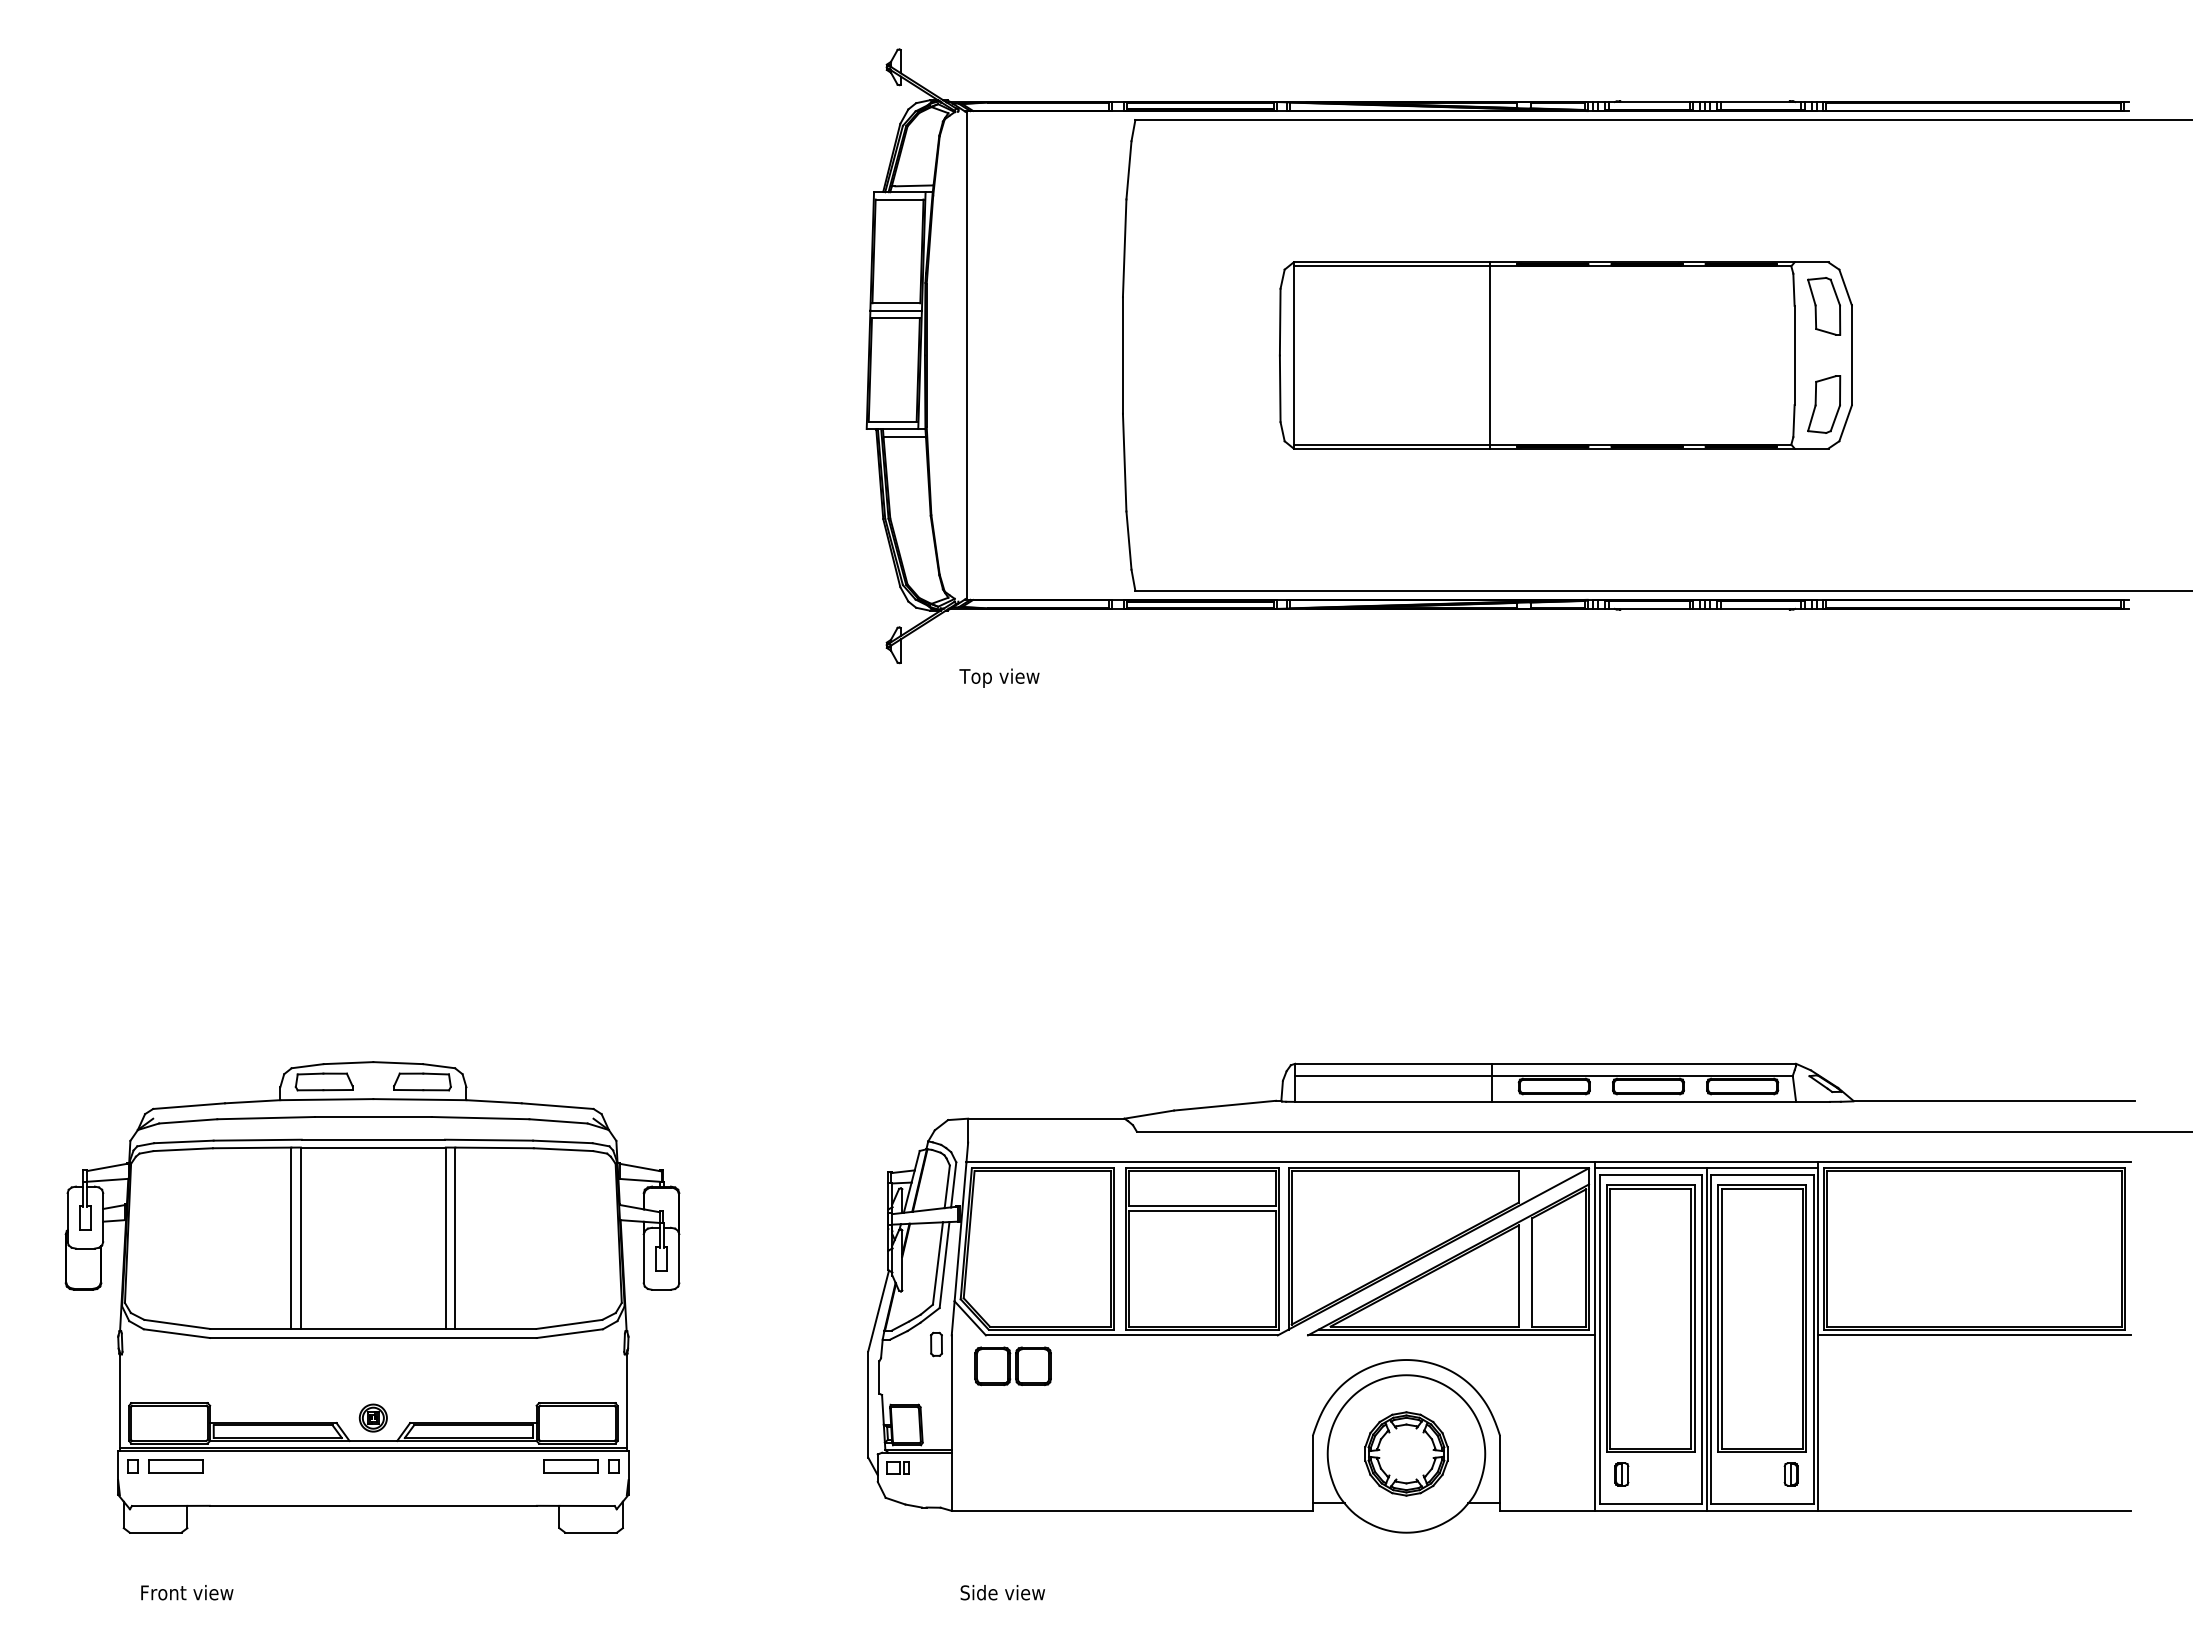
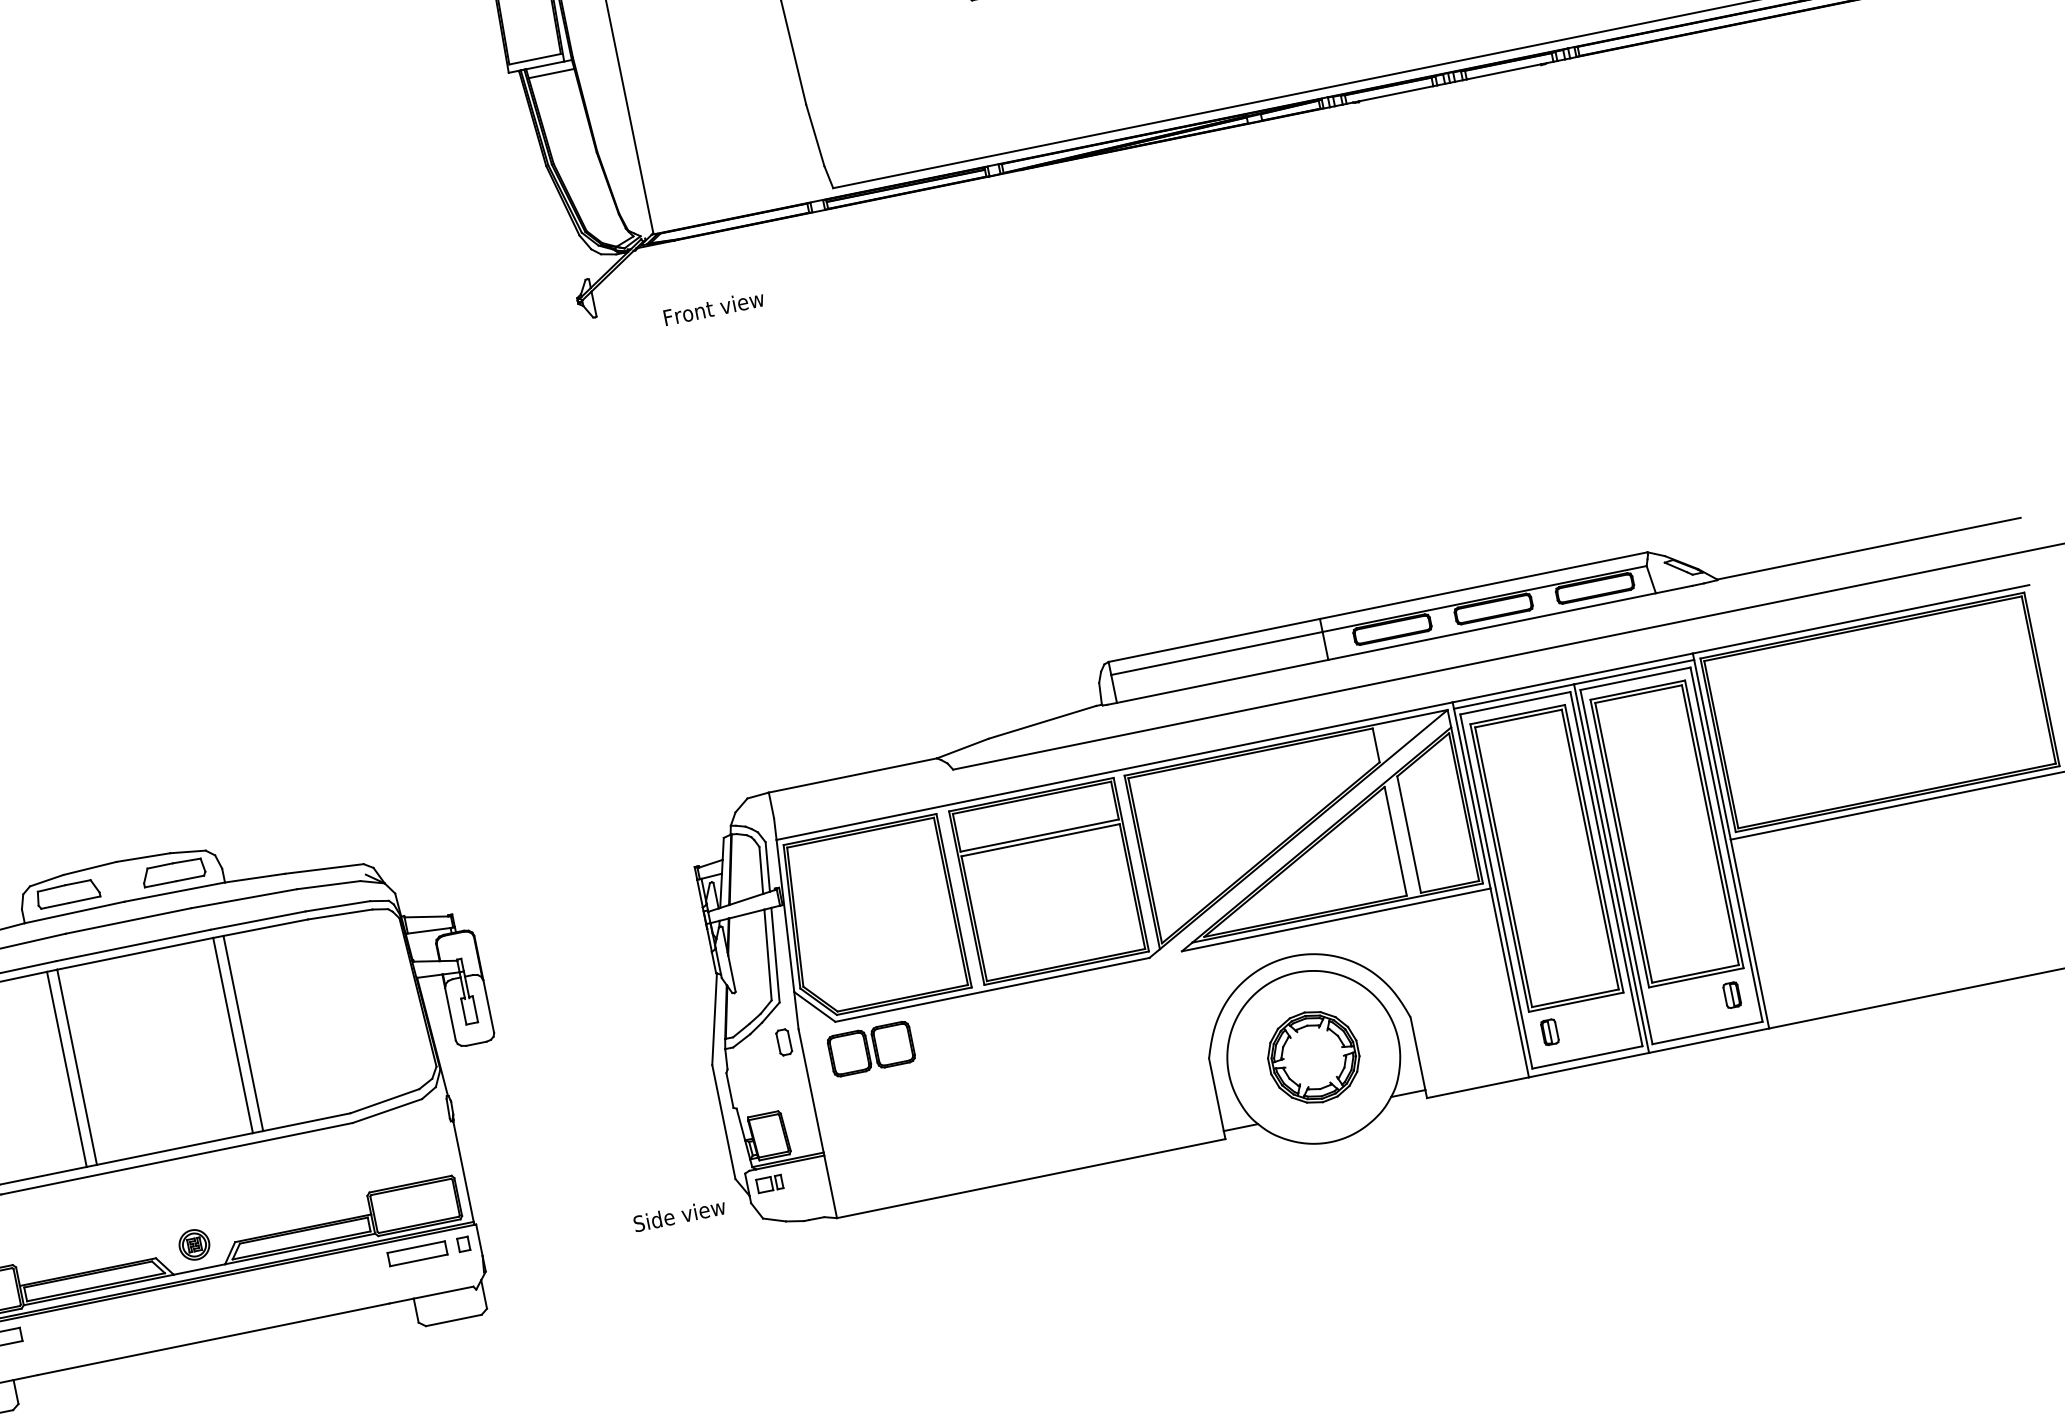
text: (1006, 677) -> (713, 309), Top view -> Front view
text: (1002, 1592) -> (679, 1215), moved

